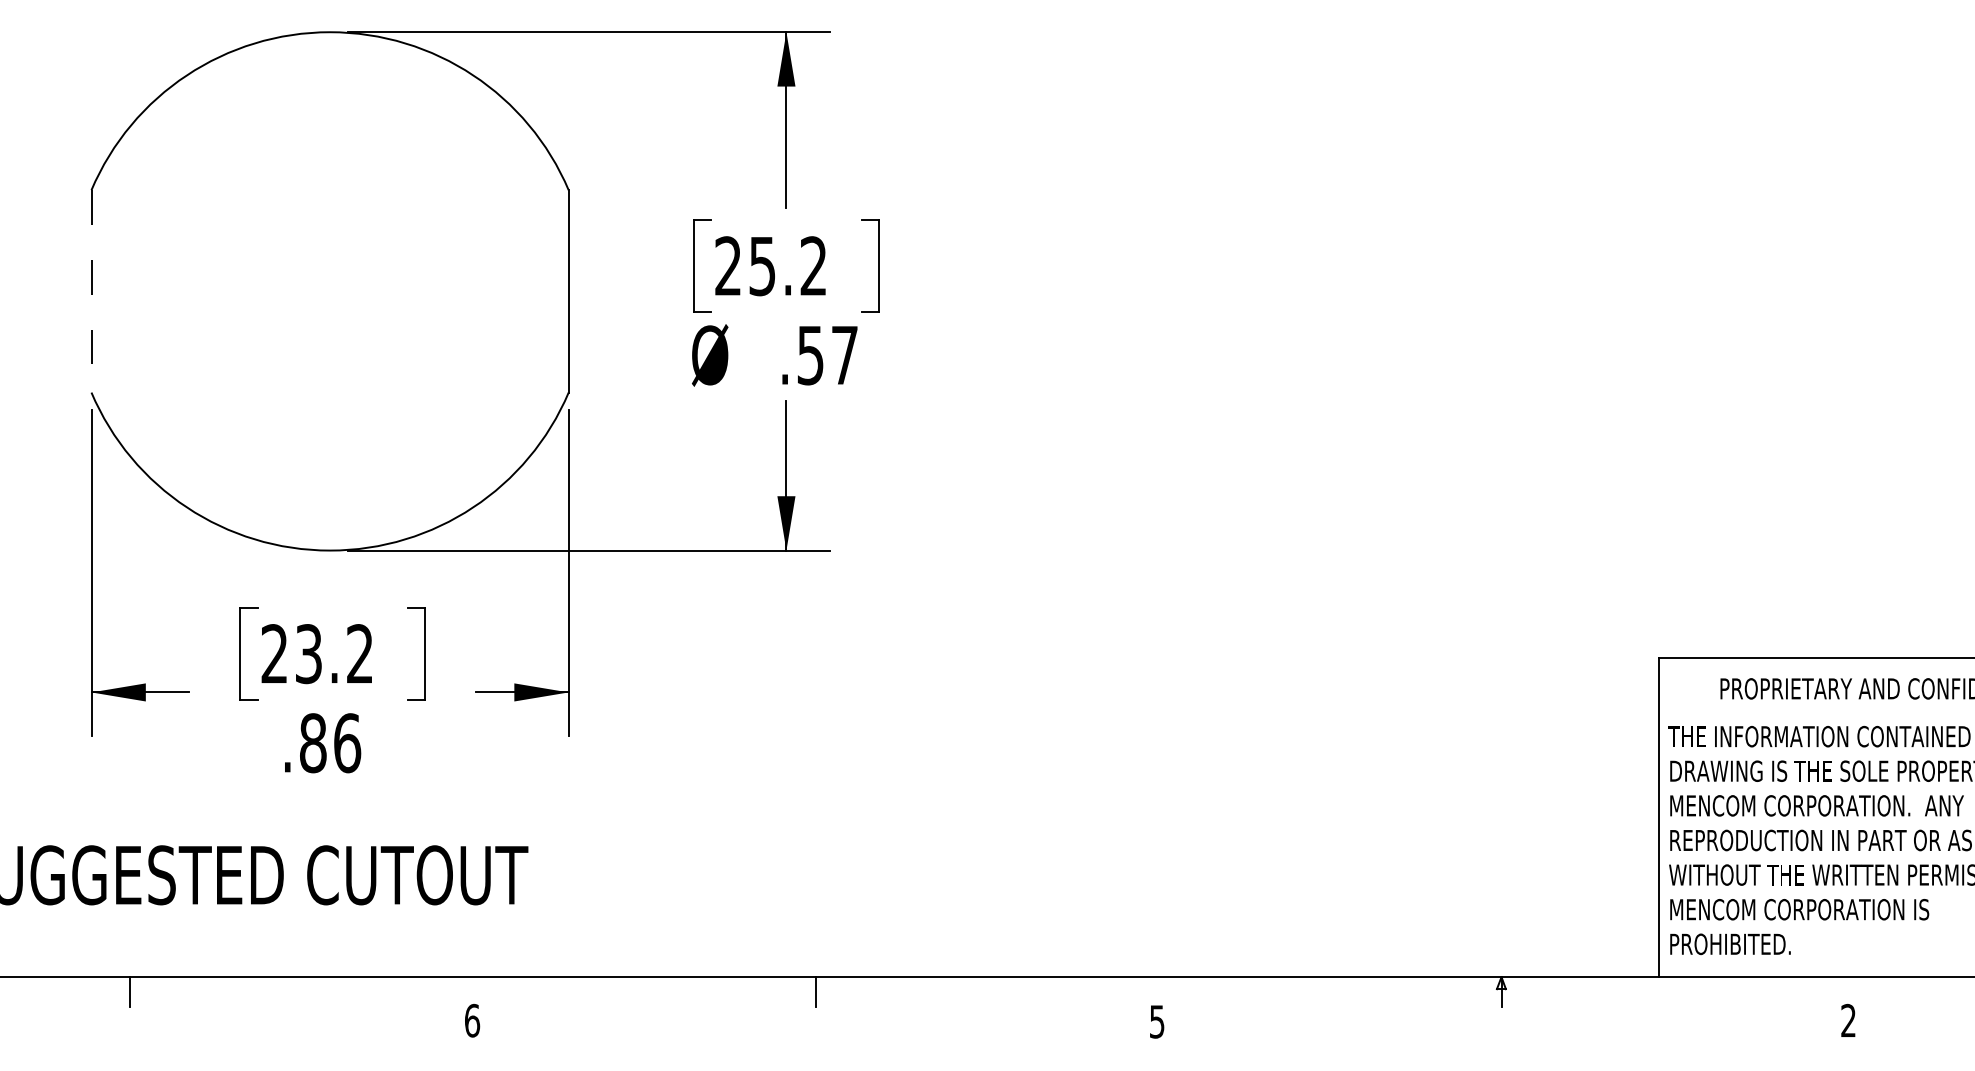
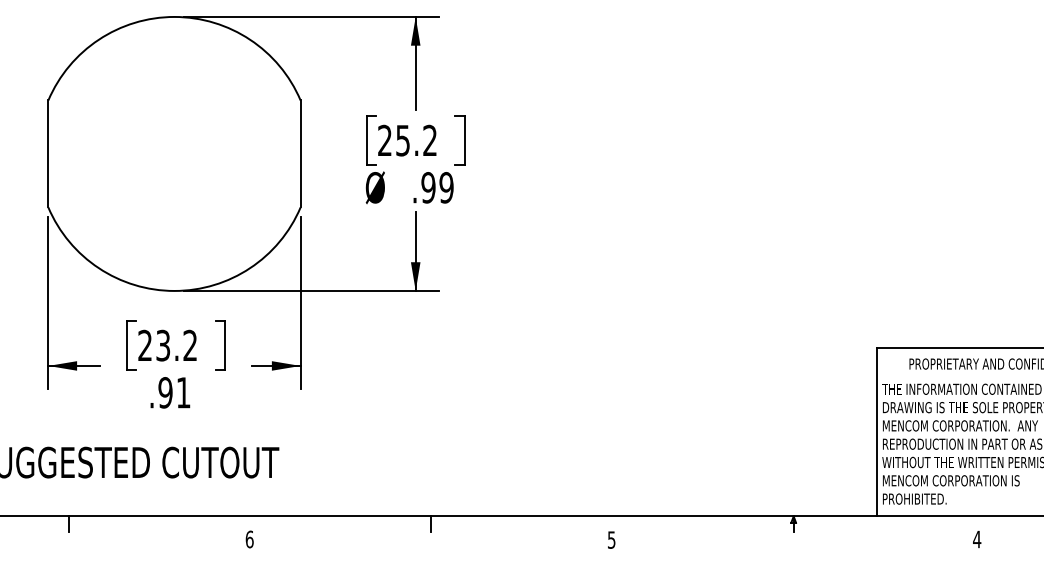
line: (91, 292) -> (48, 154), dashed -> solid
text: (827, 354) -> (437, 187), .57 -> .99
text: (330, 742) -> (174, 392), .86 -> .91
text: (1849, 1020) -> (977, 539), 2 -> 4

